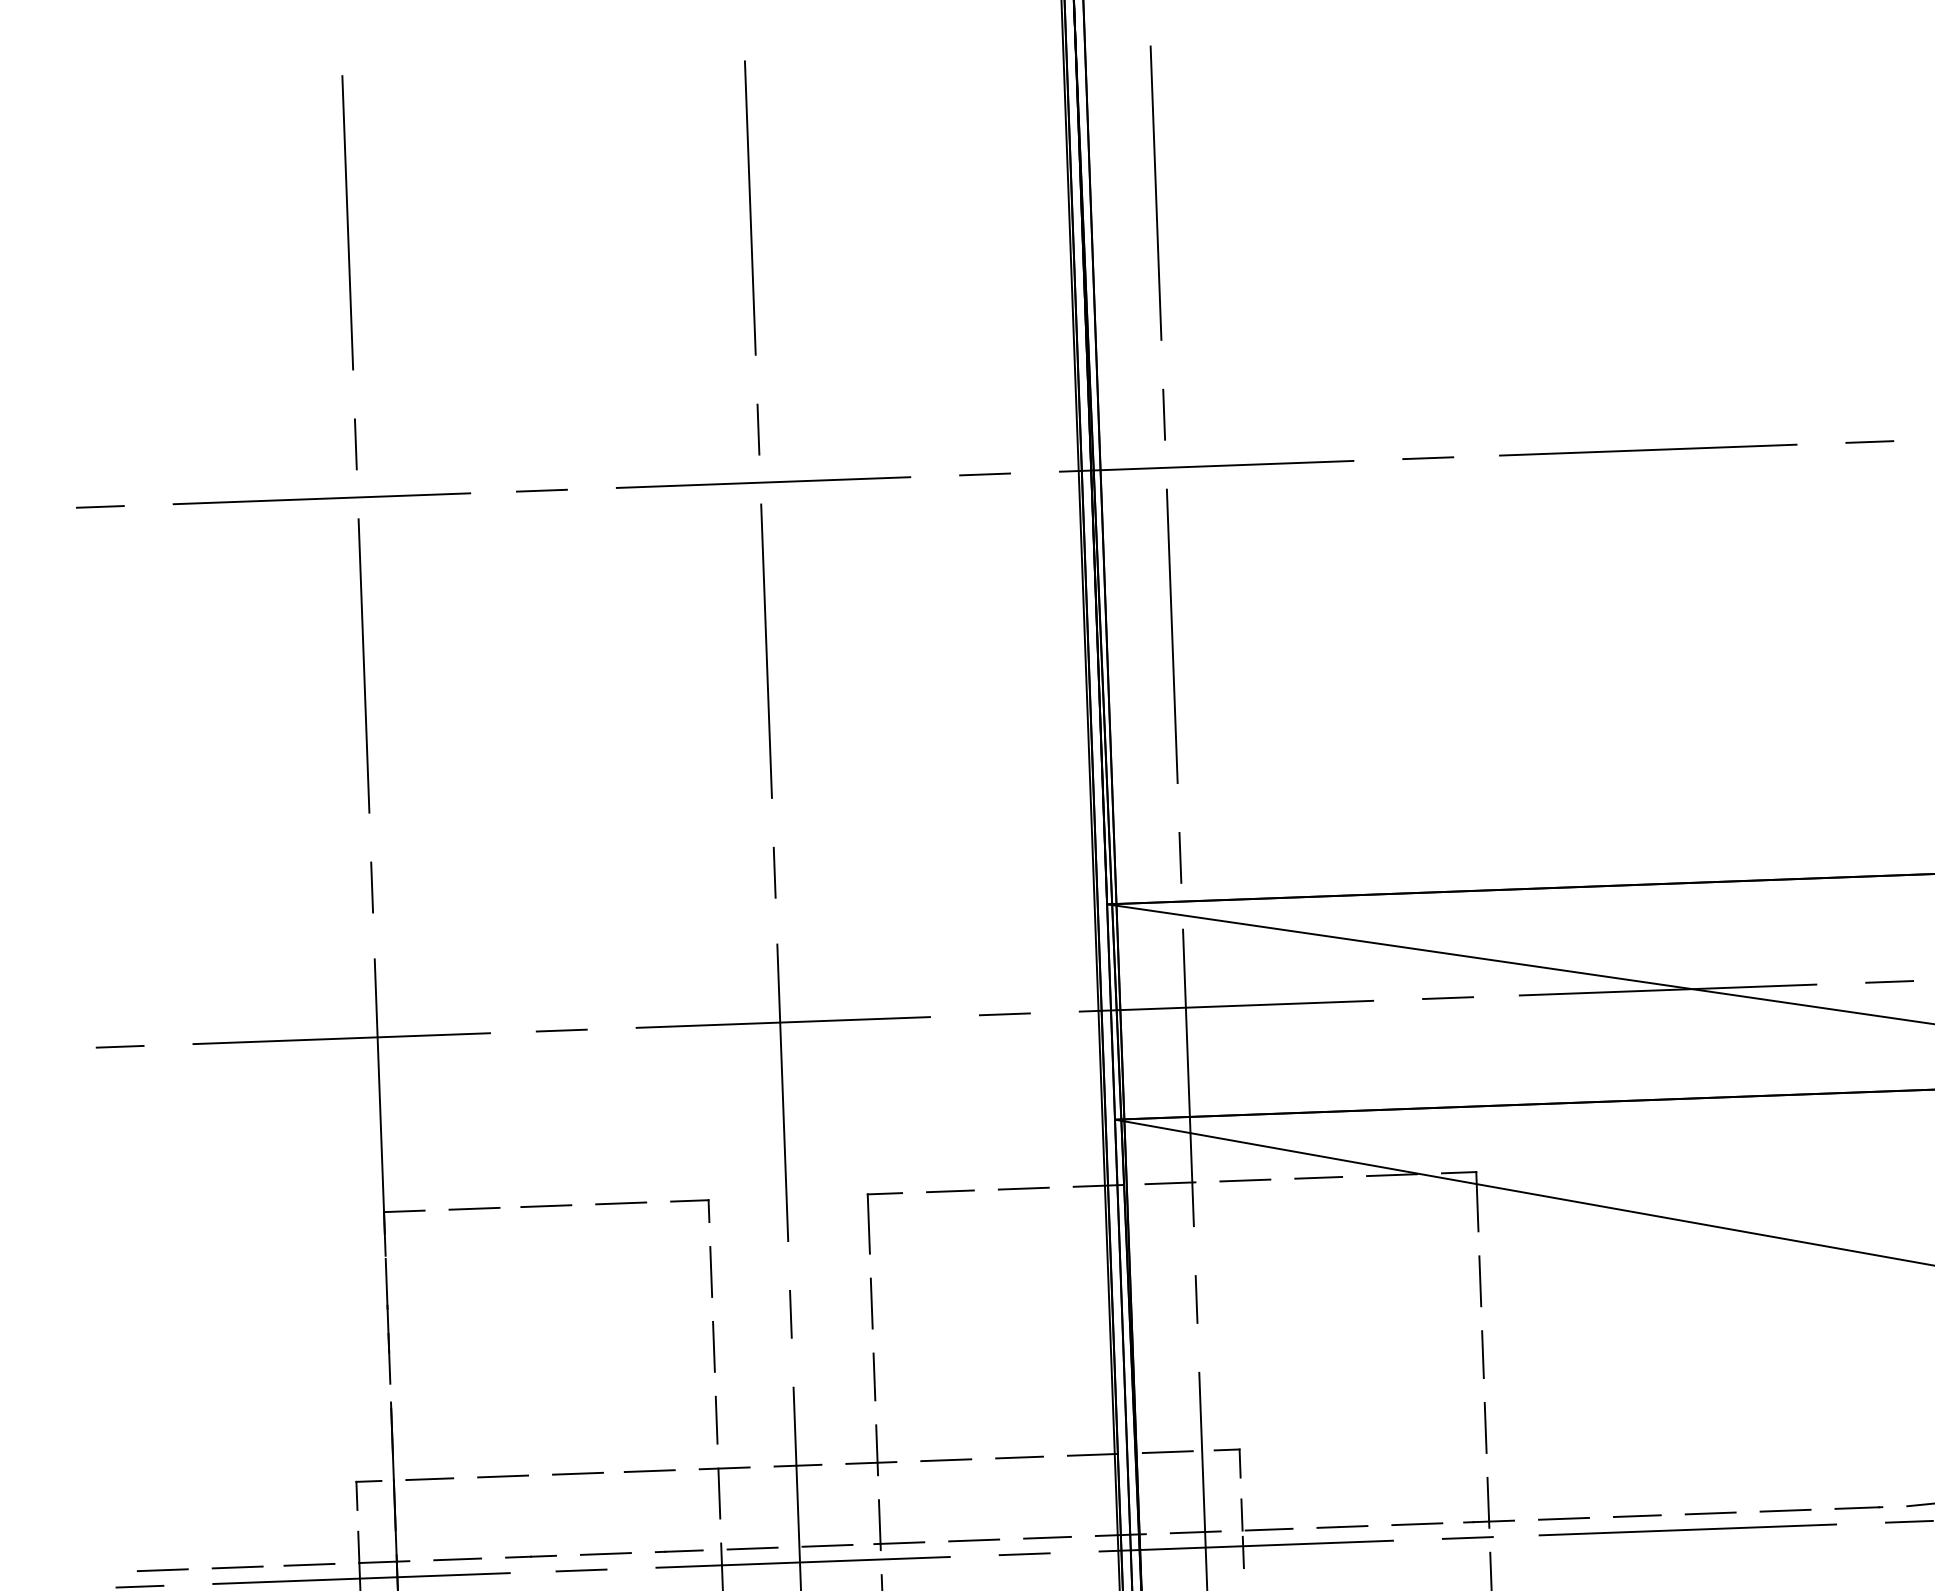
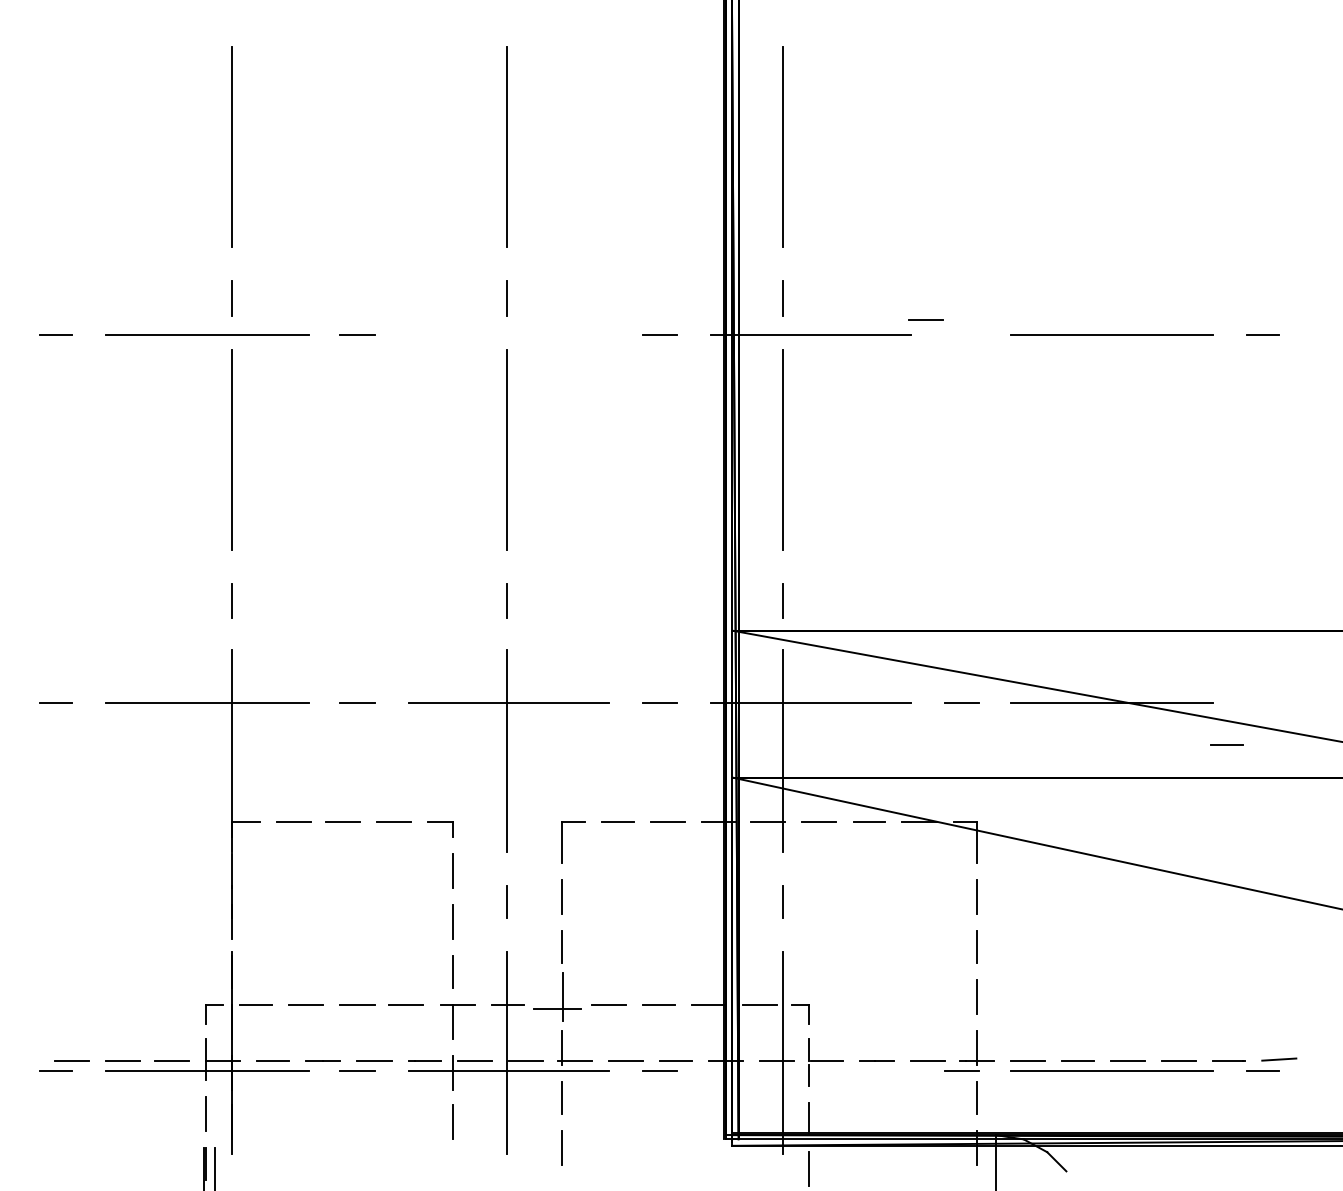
line: (1427, 457) -> (925, 319), moved
line: (763, 482) -> (508, 334), removed
line: (1888, 981) -> (1226, 744), moved
part: (870, 1450) -> (557, 996), size x1.4
line: (1245, 1546) -> (810, 1071), removed

